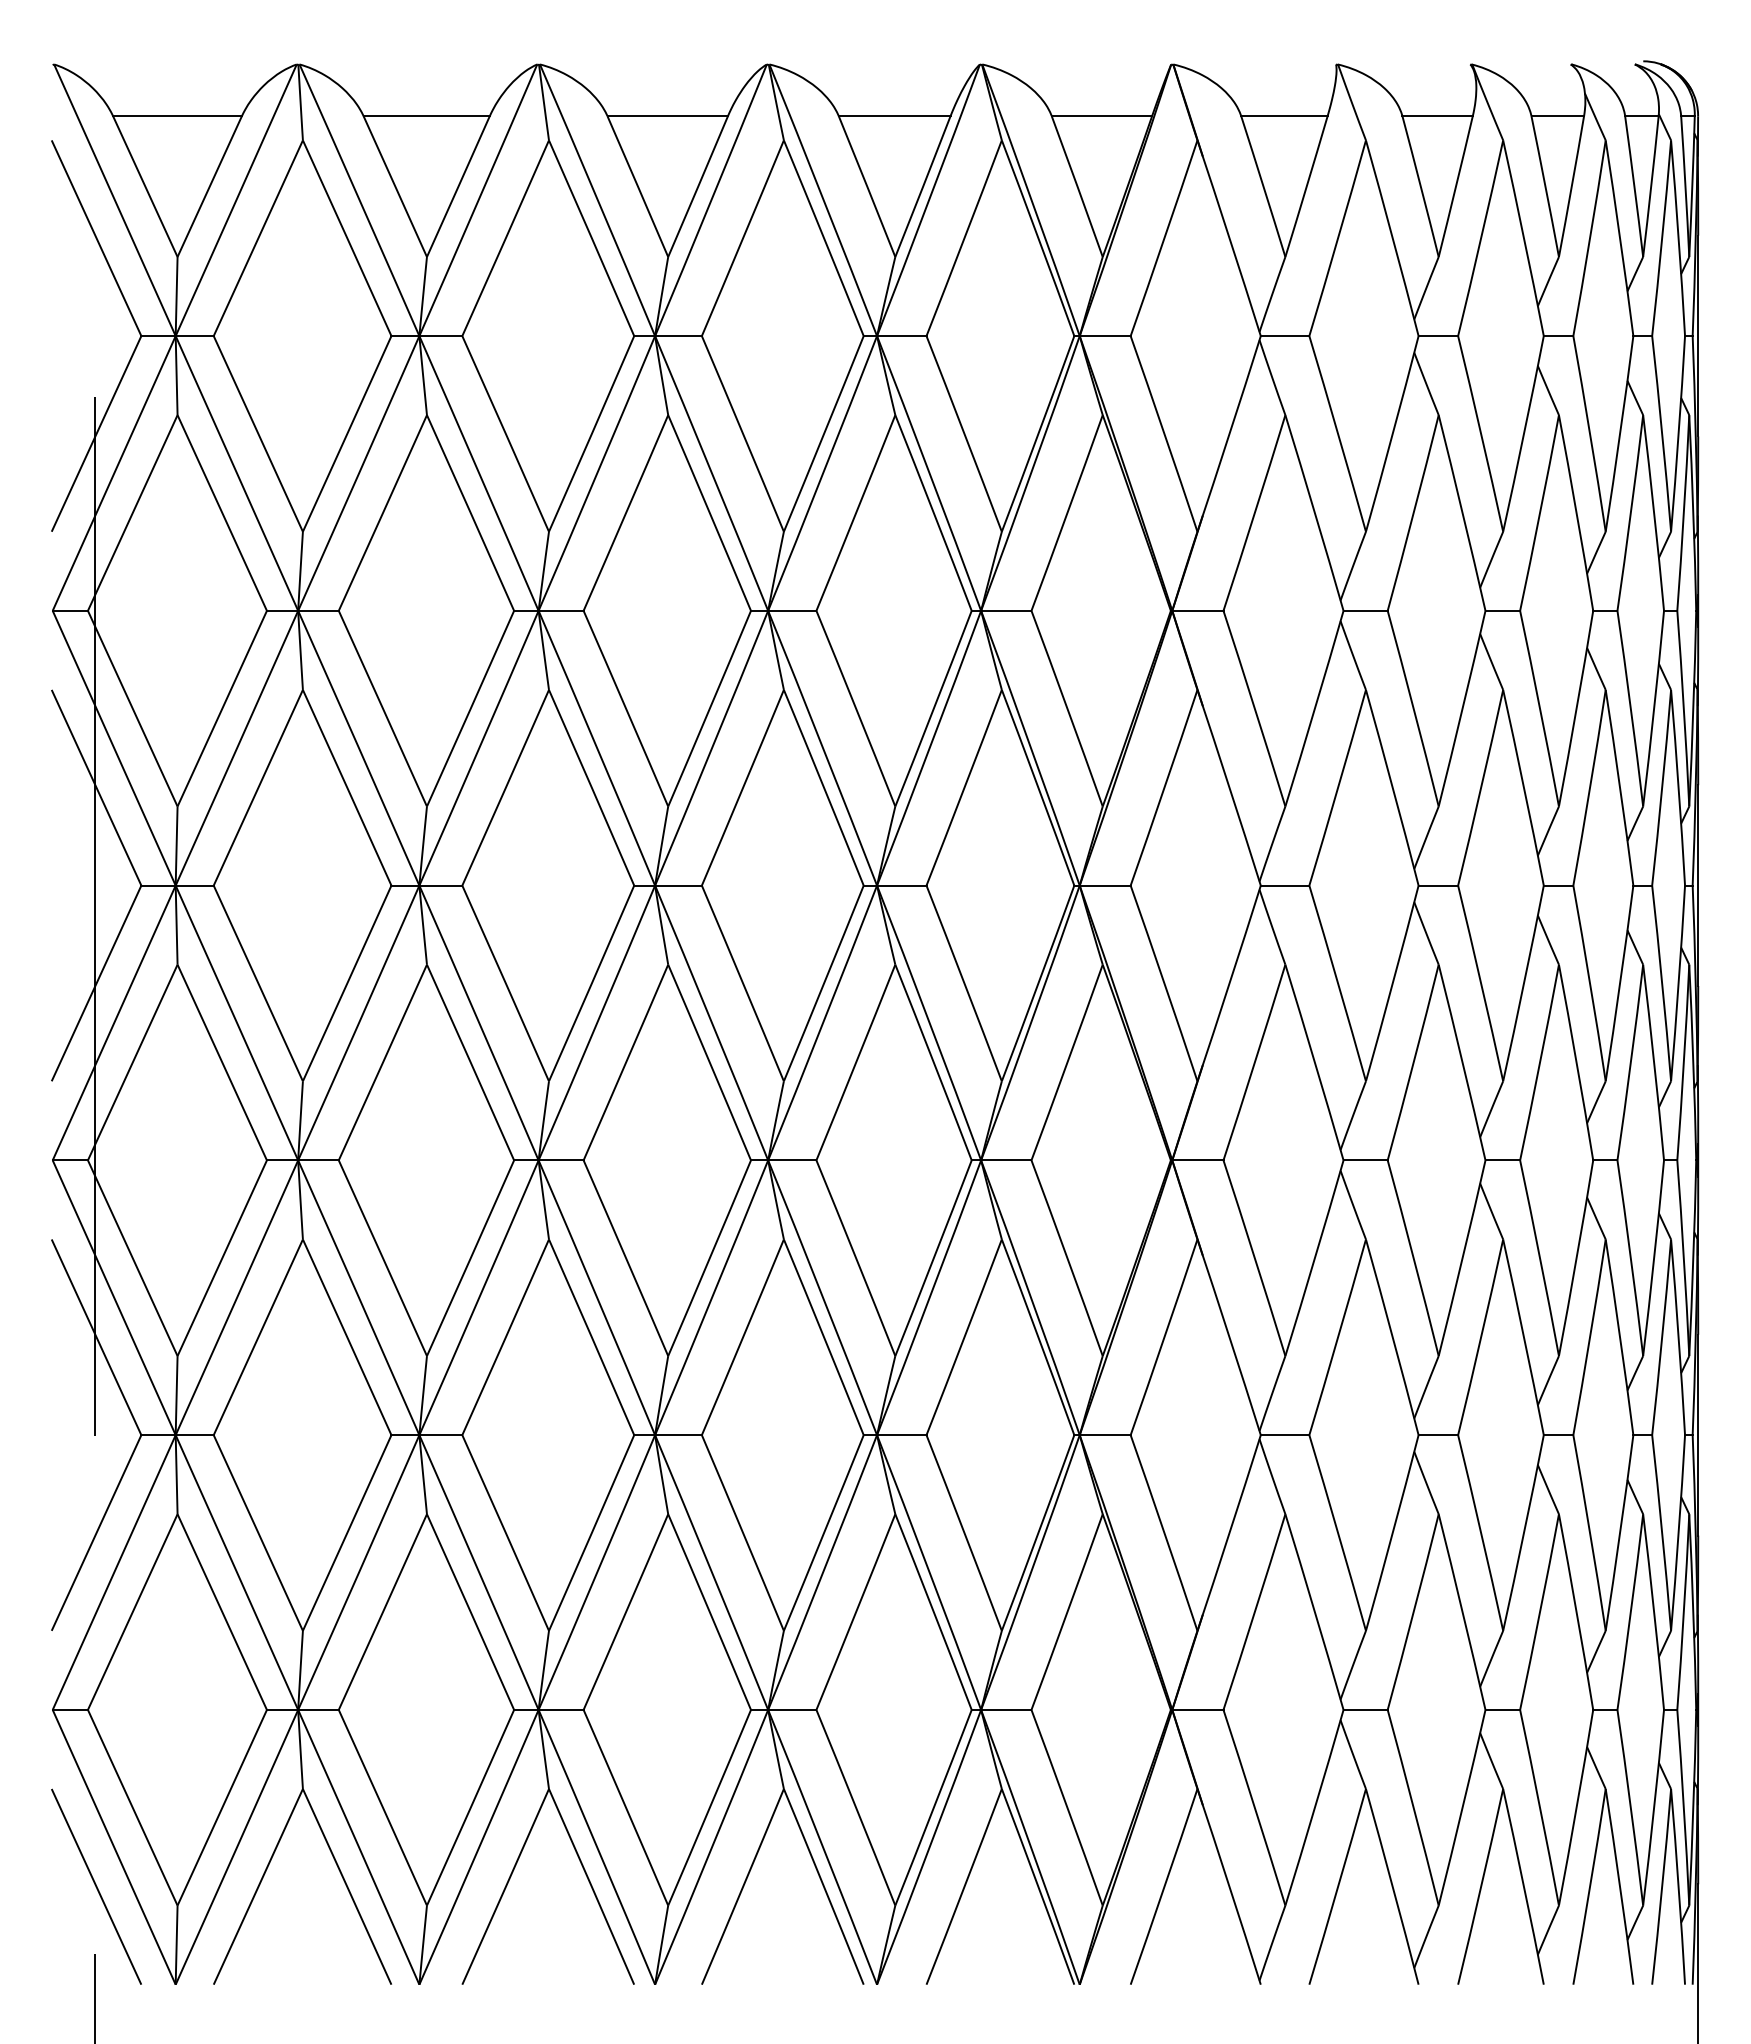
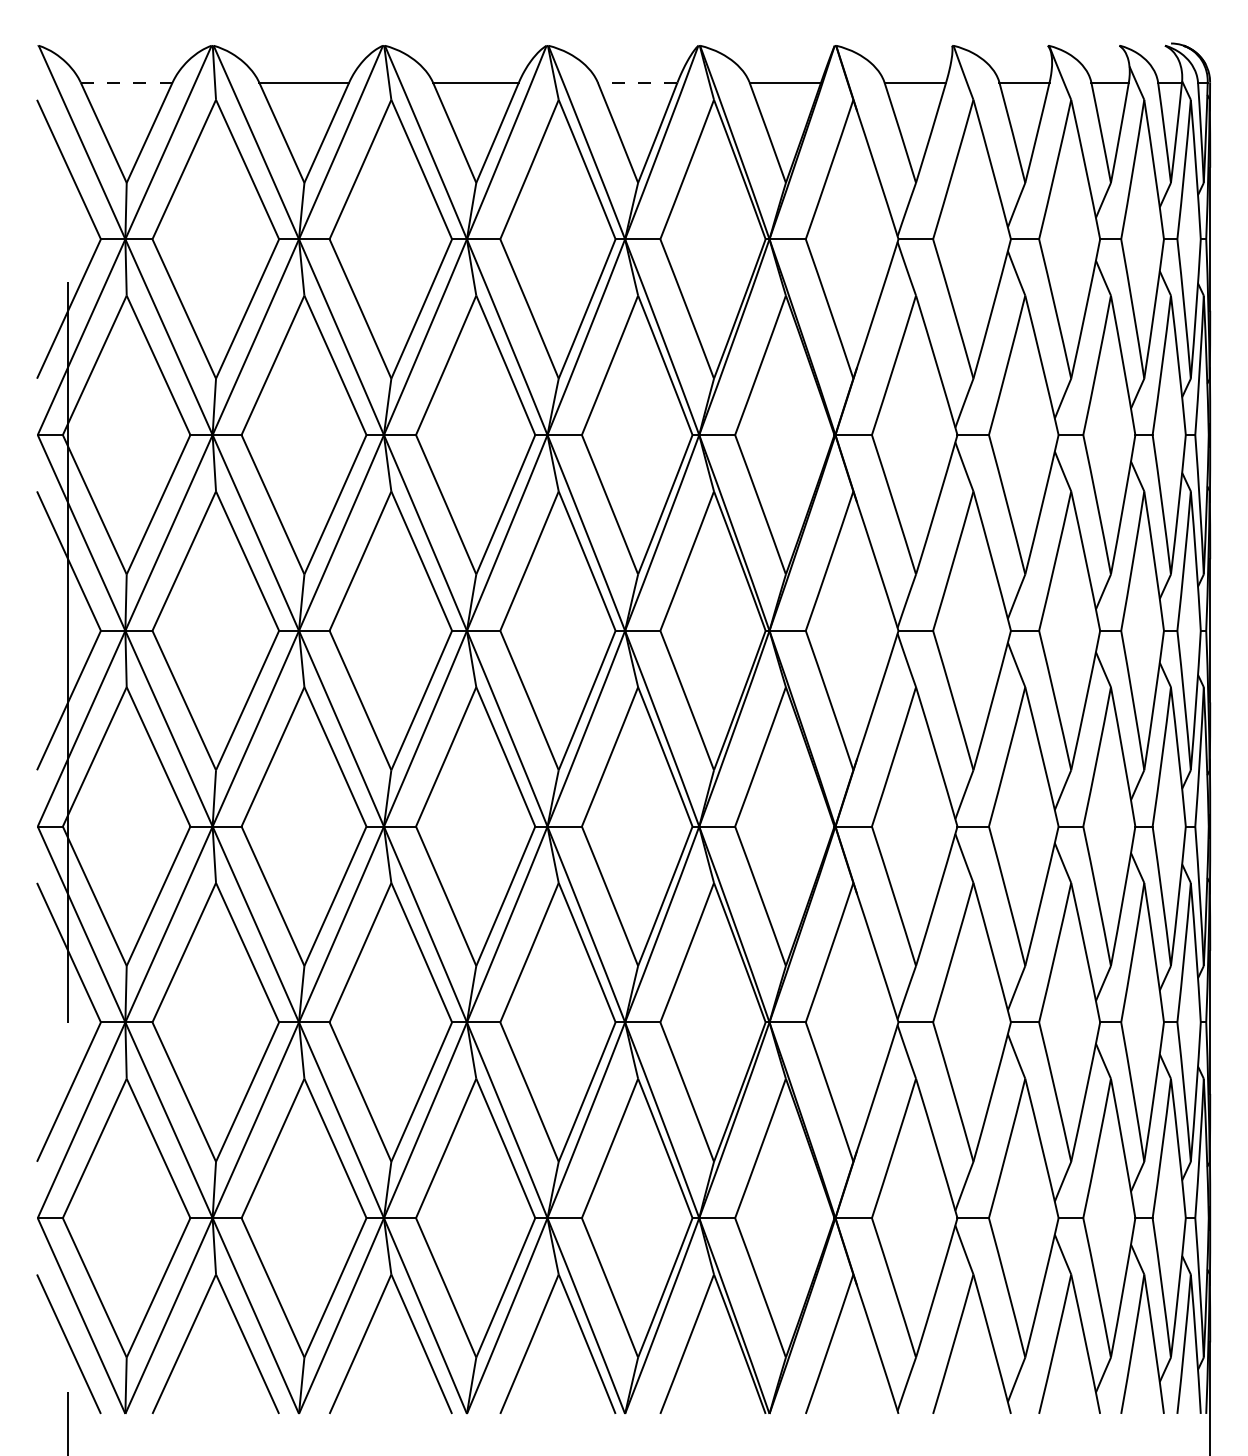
line: (177, 116) -> (126, 82), solid -> dashed
line: (894, 116) -> (637, 82), solid -> dashed

